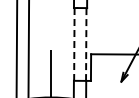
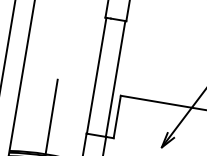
line: (74, 44) -> (96, 75), dashed -> solid
line: (86, 45) -> (115, 80), dashed -> solid

